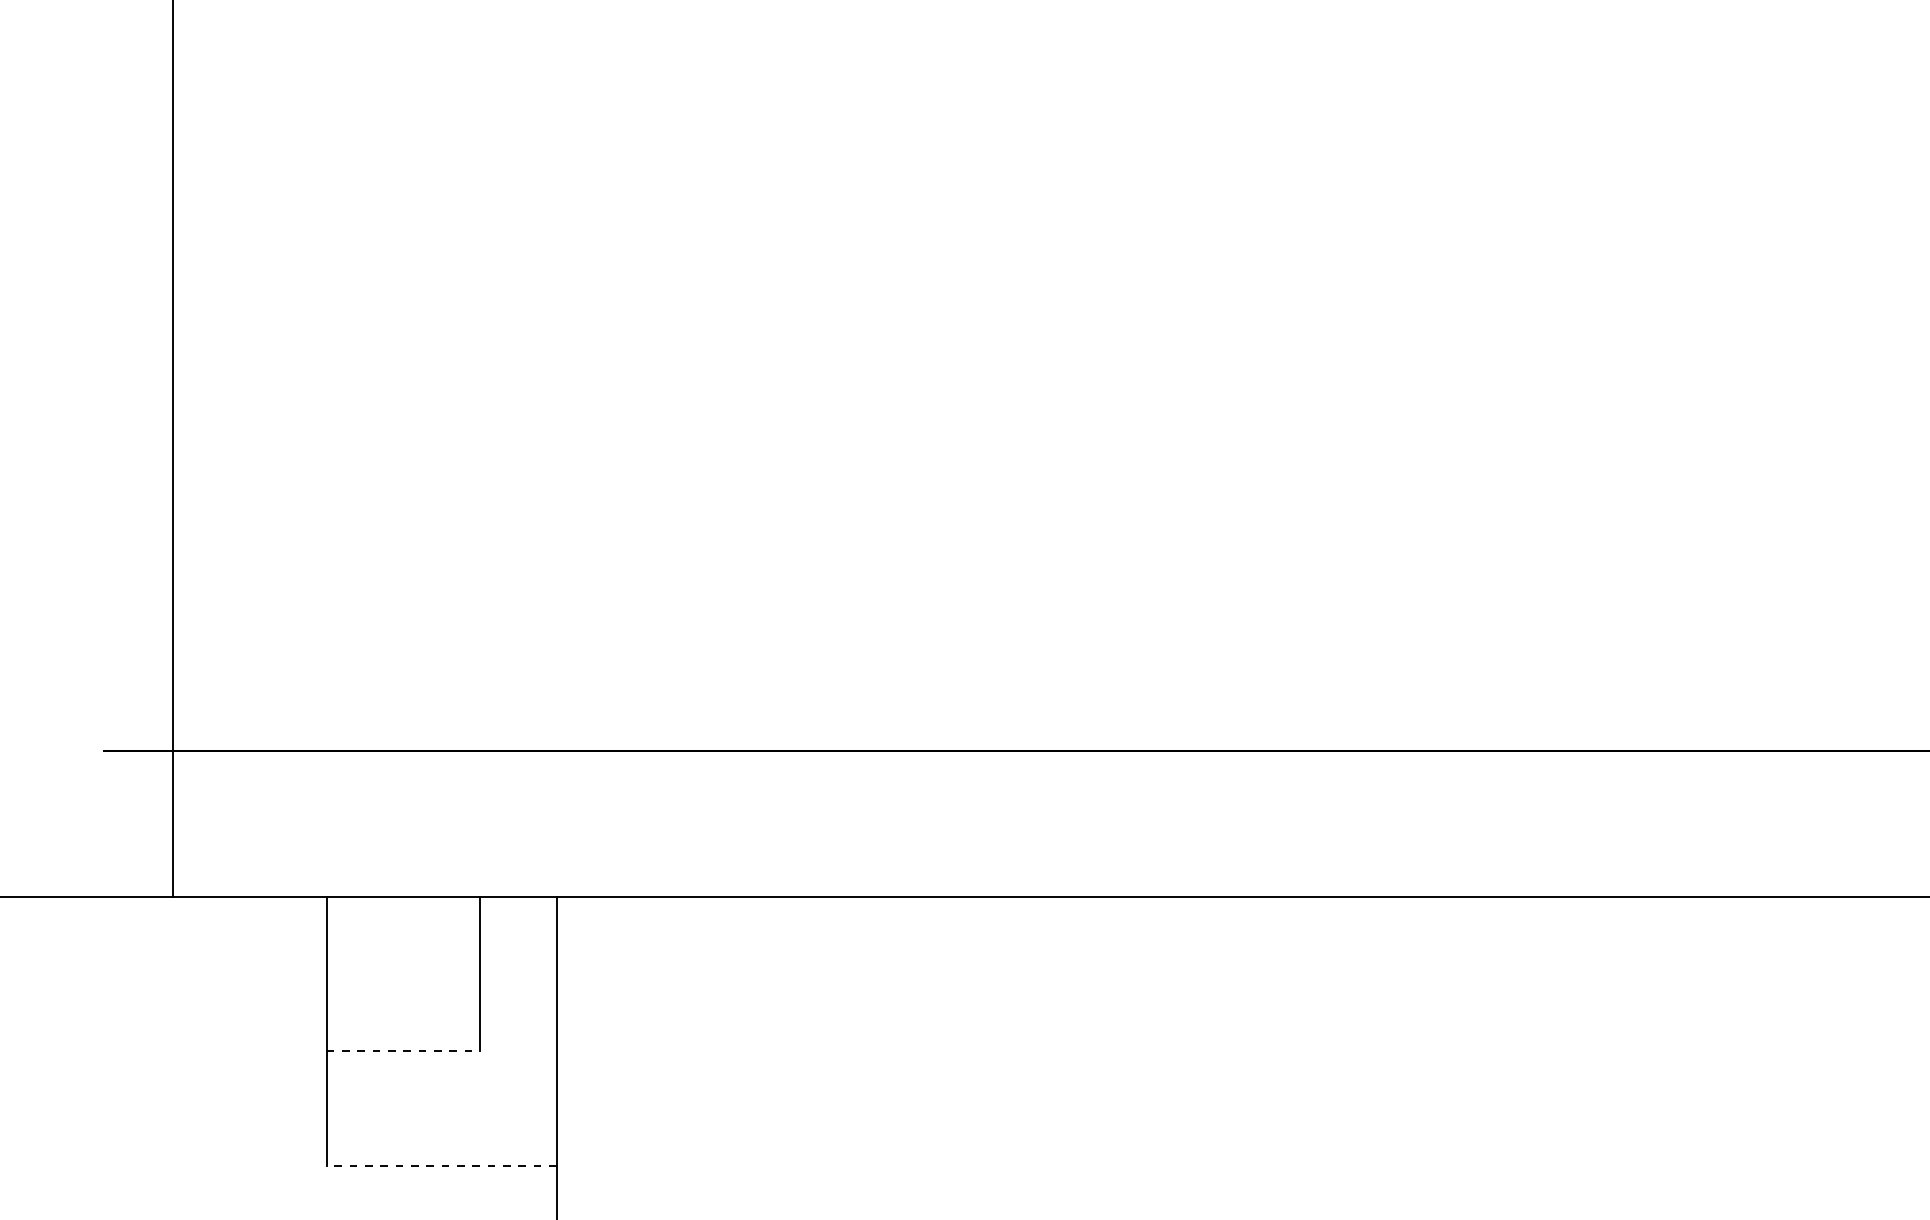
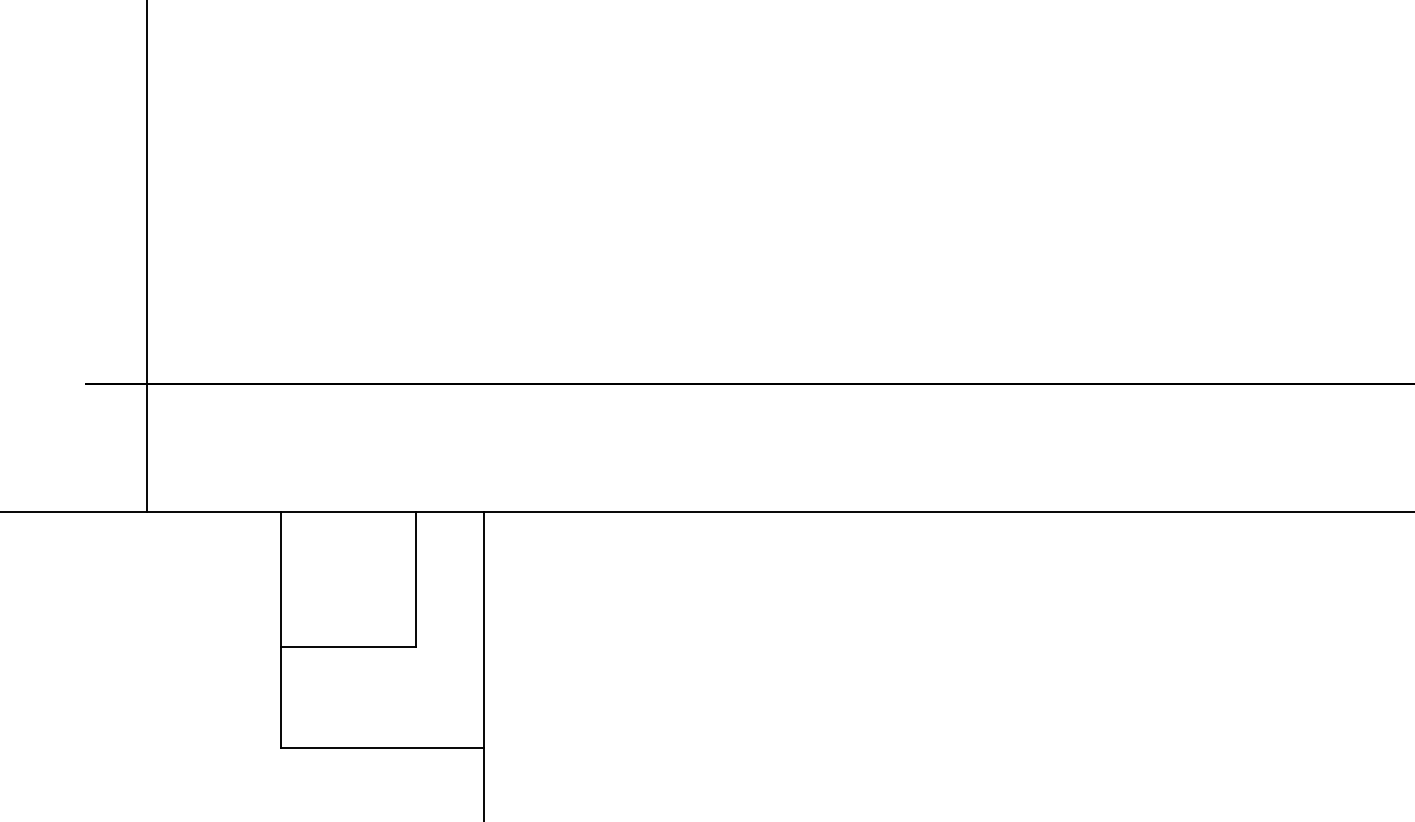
line: (403, 1050) -> (348, 646), dashed -> solid
line: (441, 1166) -> (382, 748), dashed -> solid

